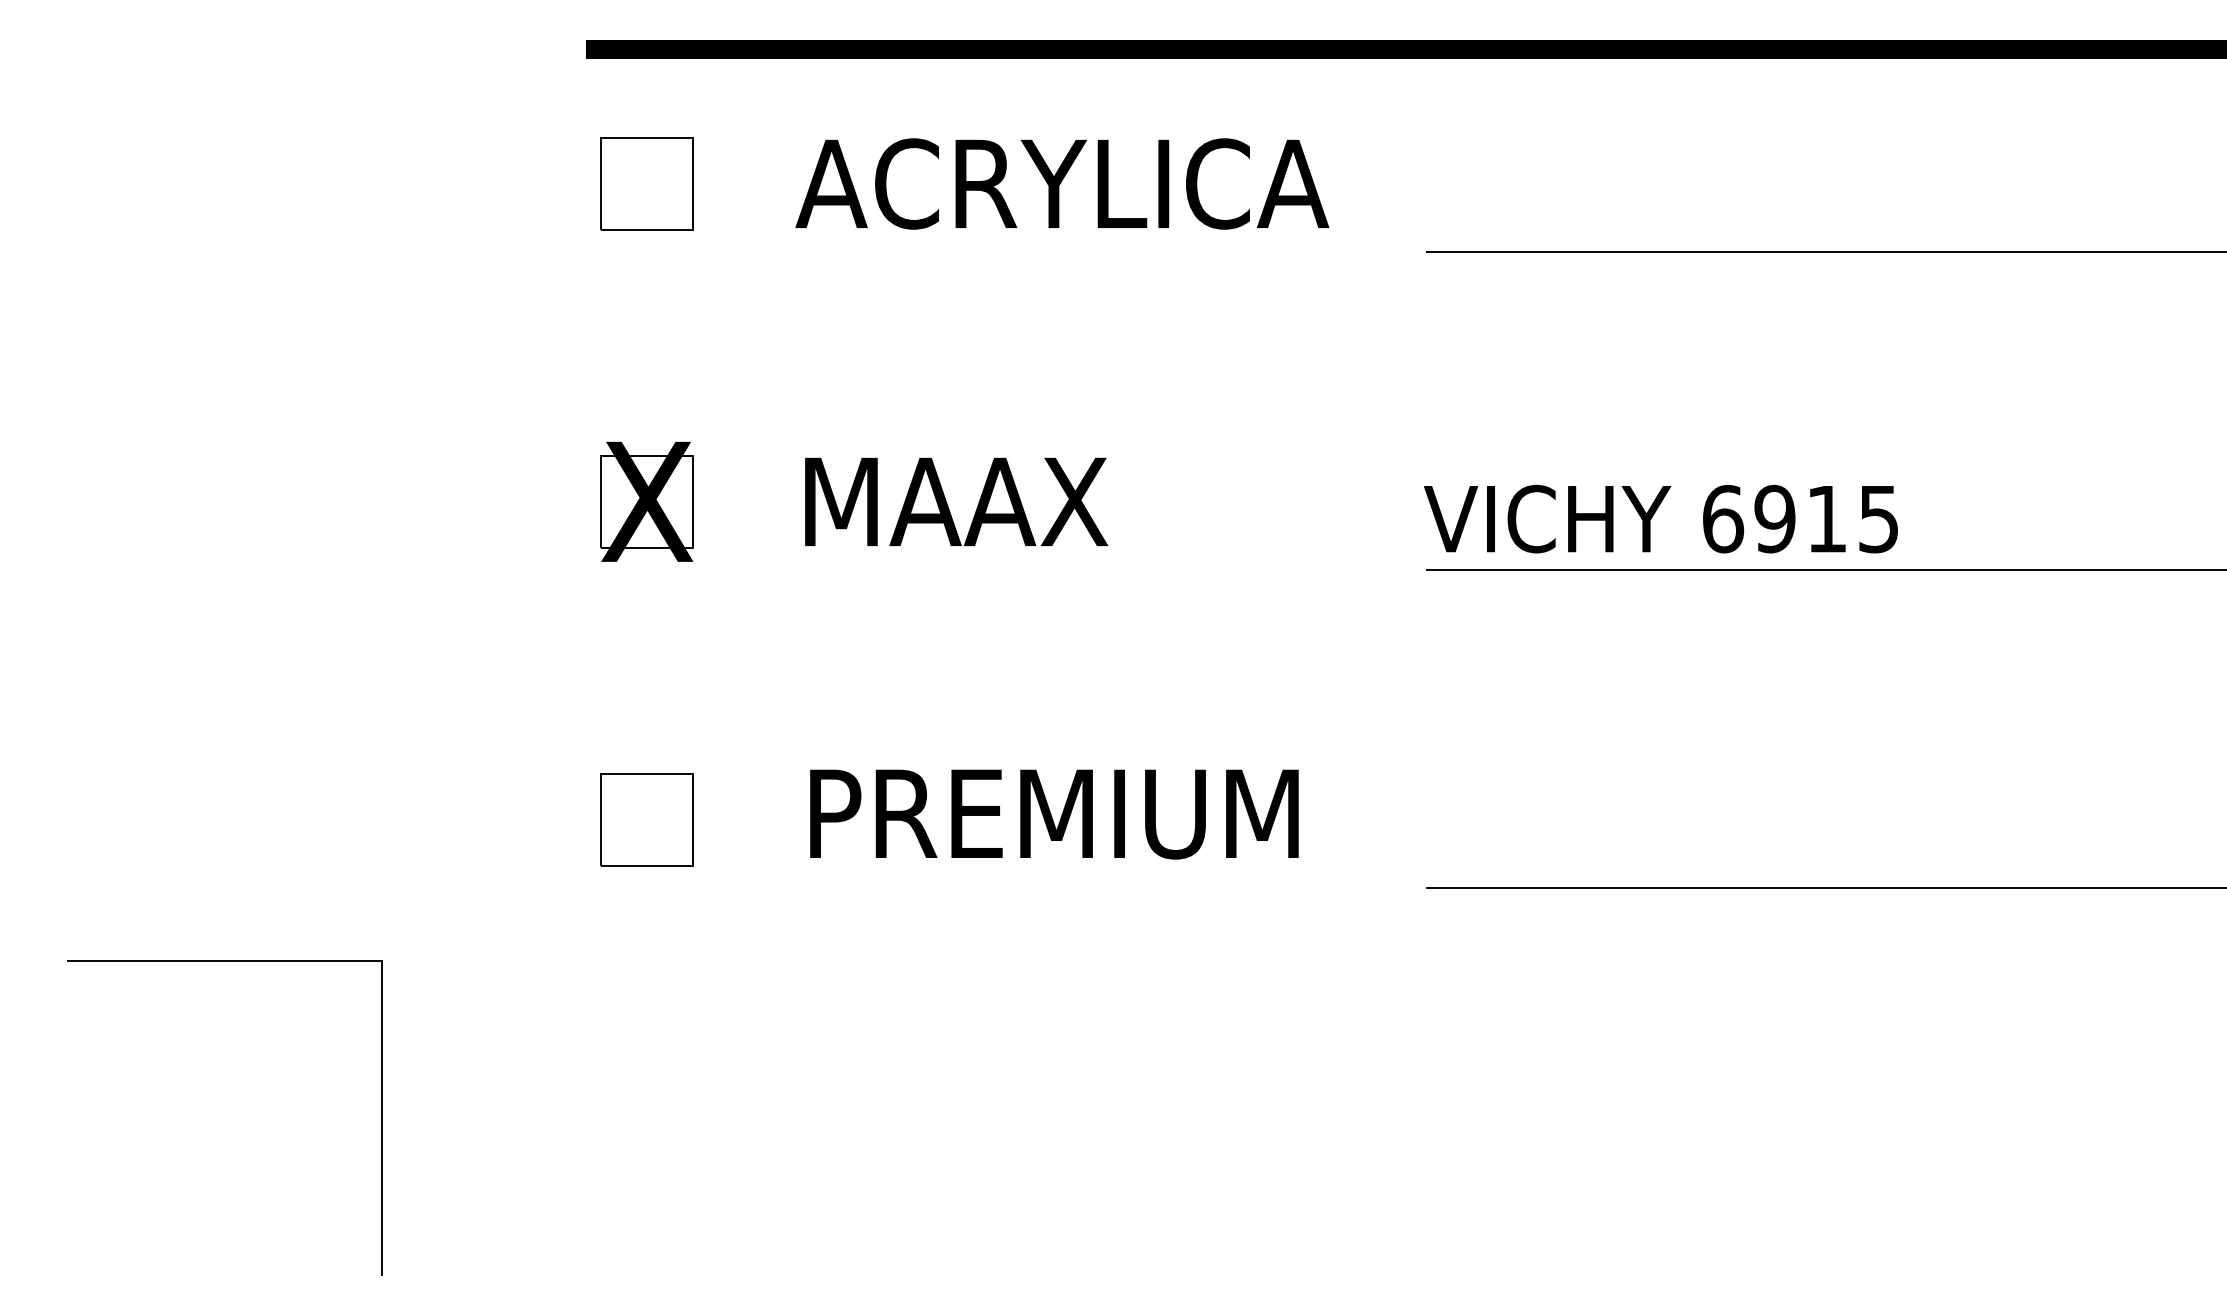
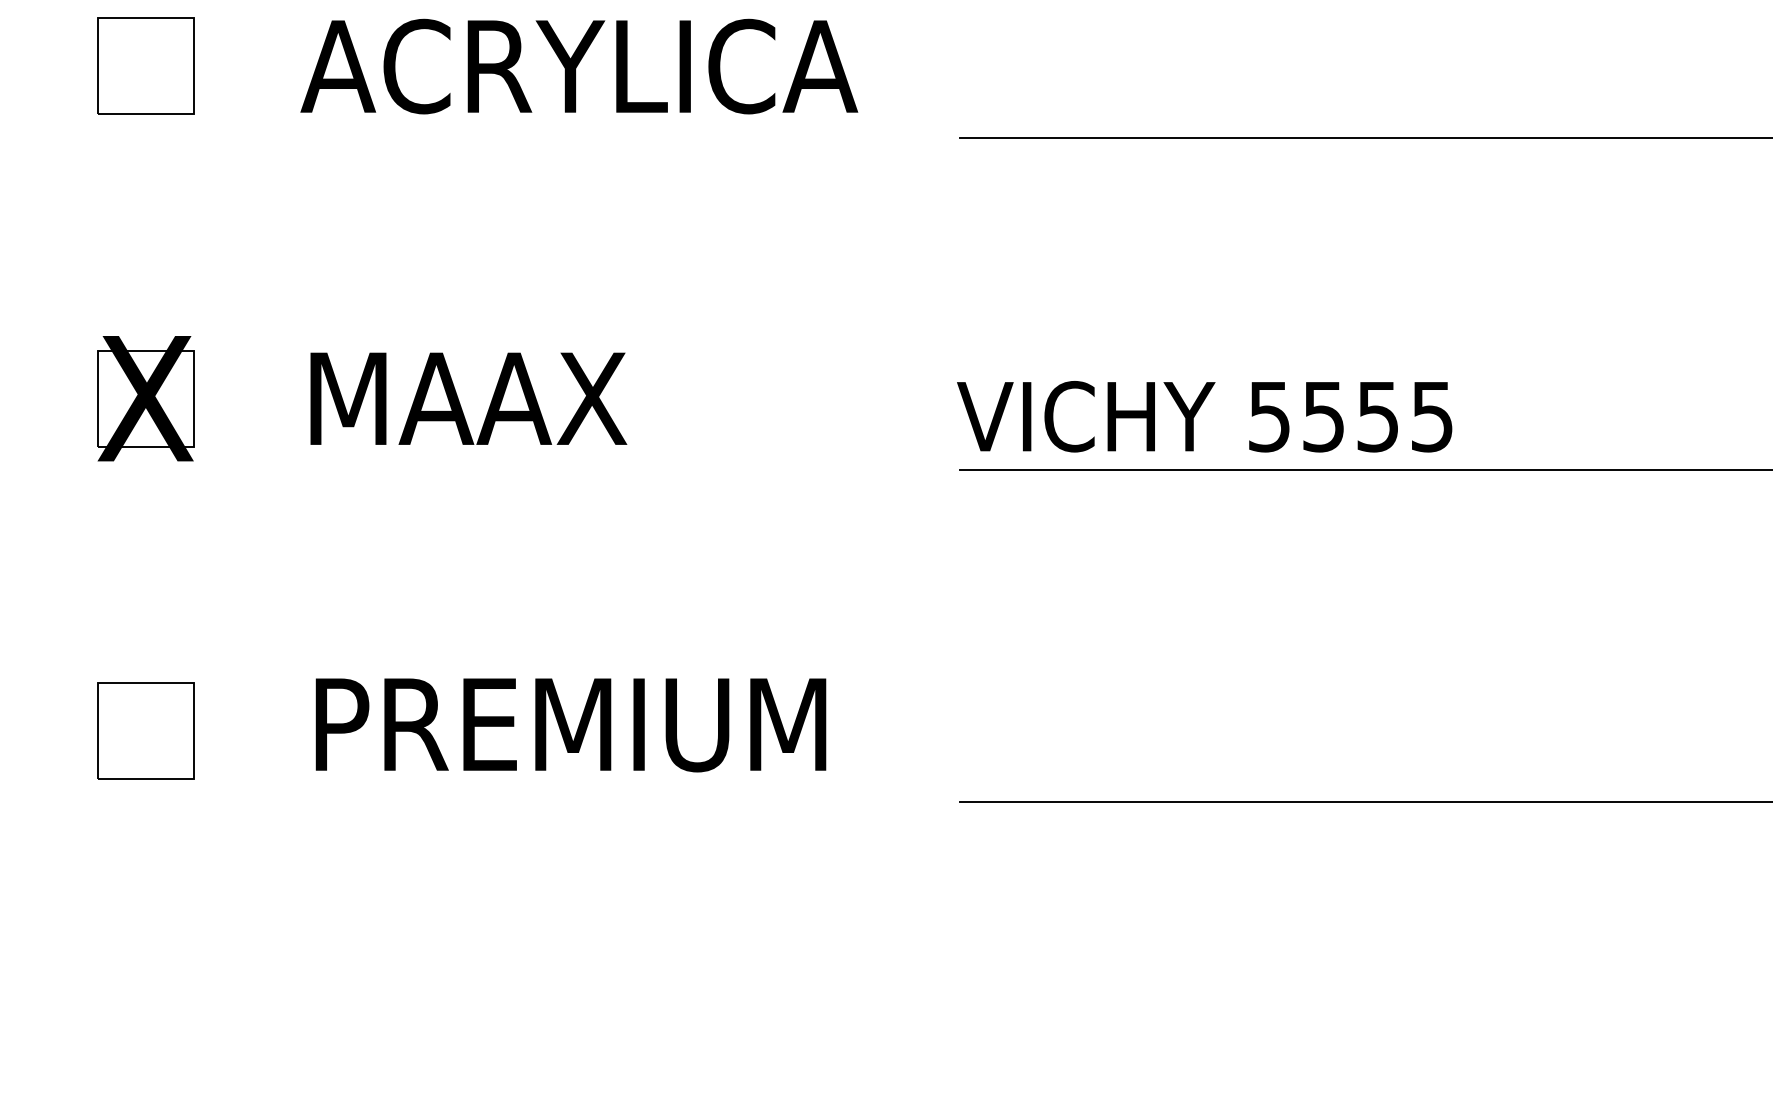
text: (1774, 518) -> (1323, 416), 6915 -> 5555

